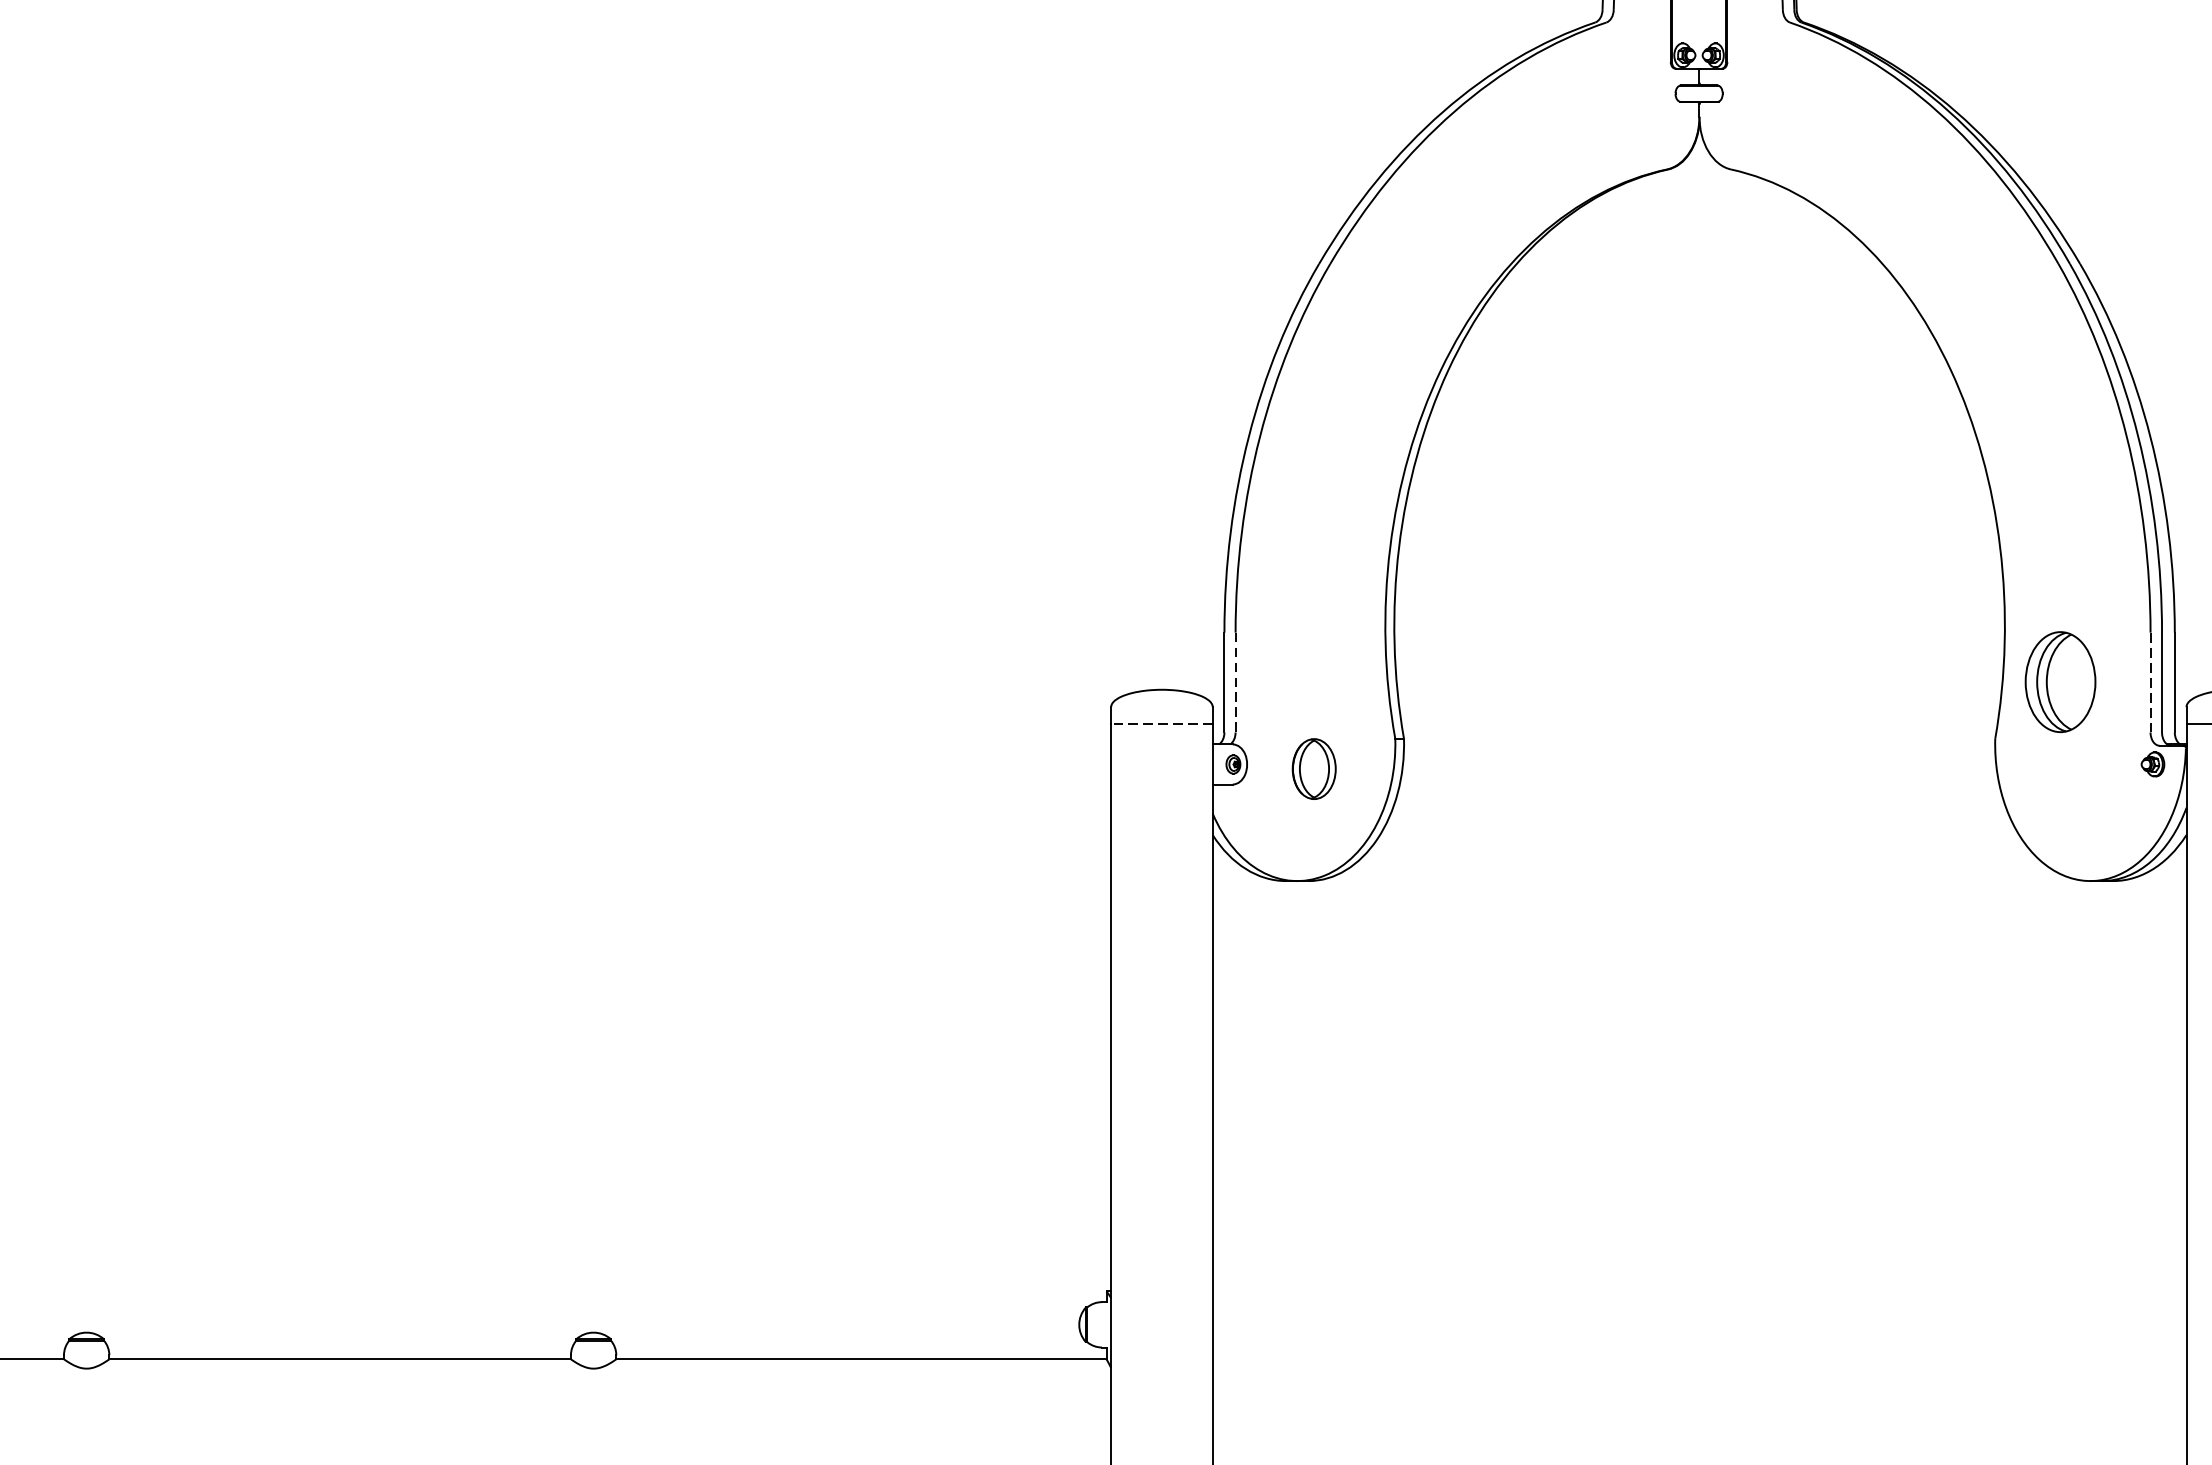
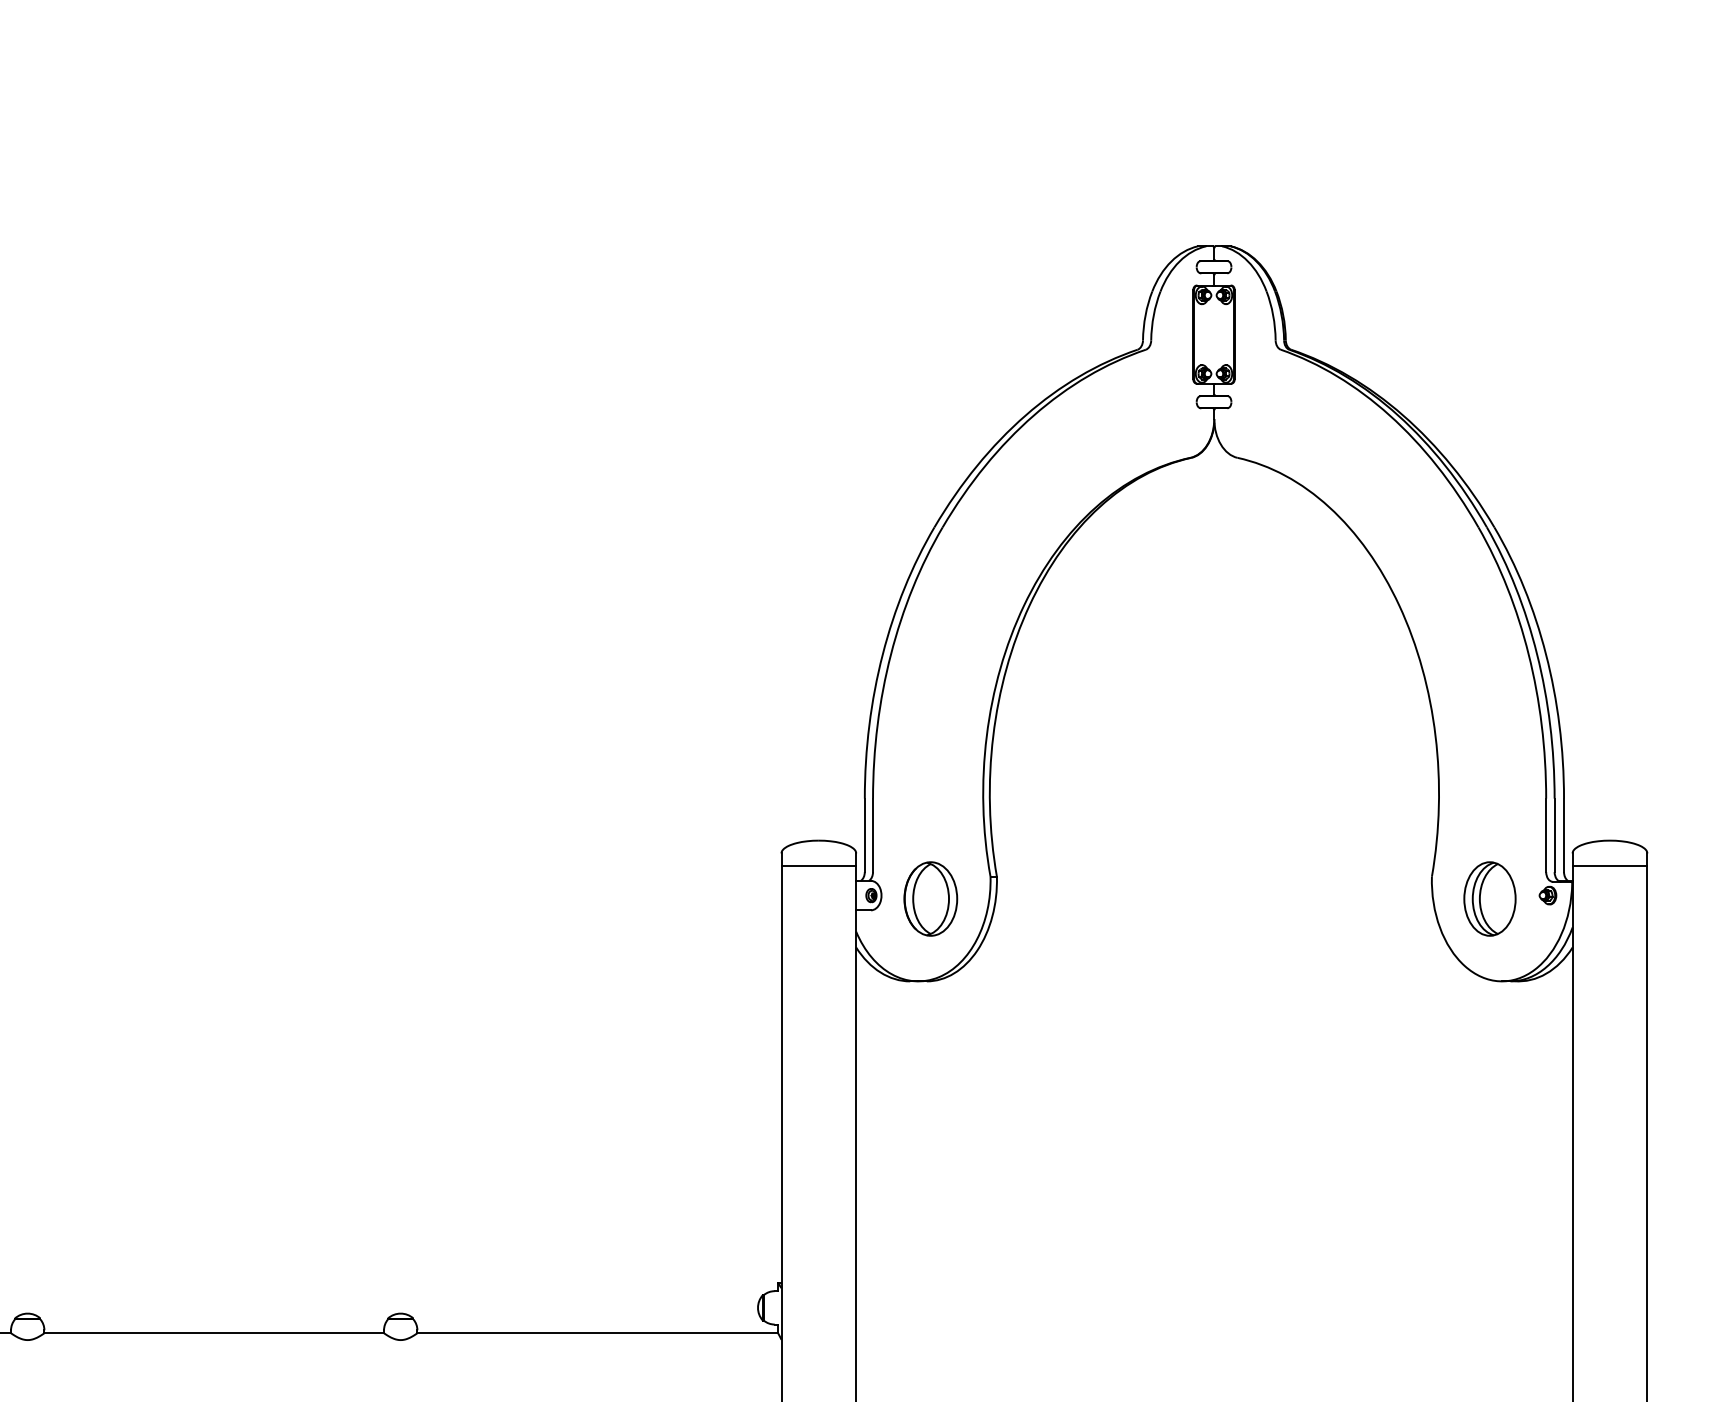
part: (2059, 681) -> (1489, 898), moved
line: (1236, 682) -> (873, 835), dashed -> solid
line: (2150, 682) -> (1546, 835), dashed -> solid
line: (1161, 724) -> (818, 866), dashed -> solid
part: (1313, 768) -> (930, 898), size x1.67

